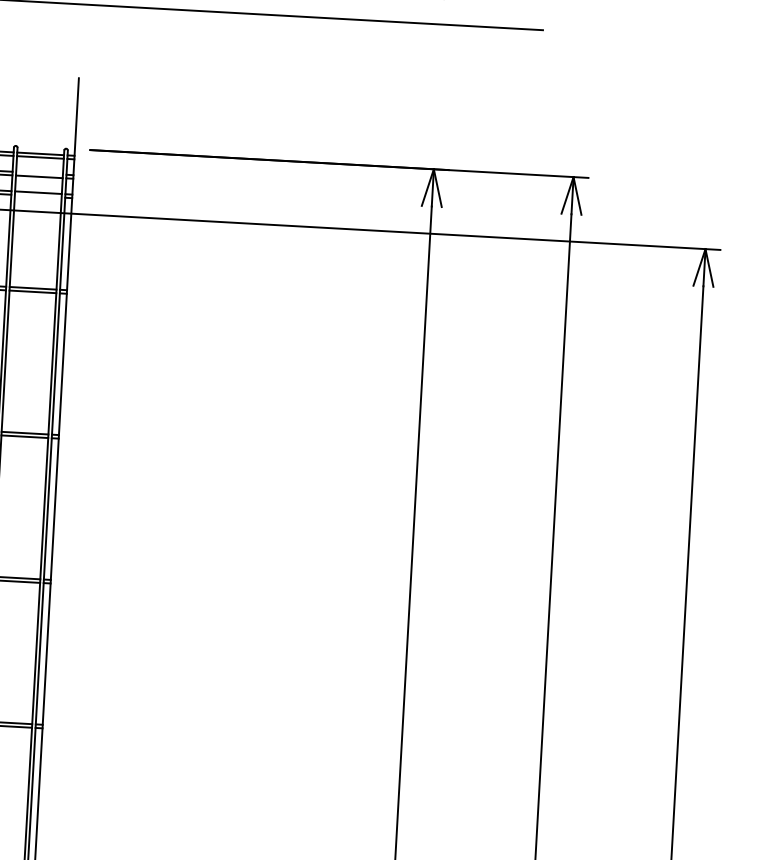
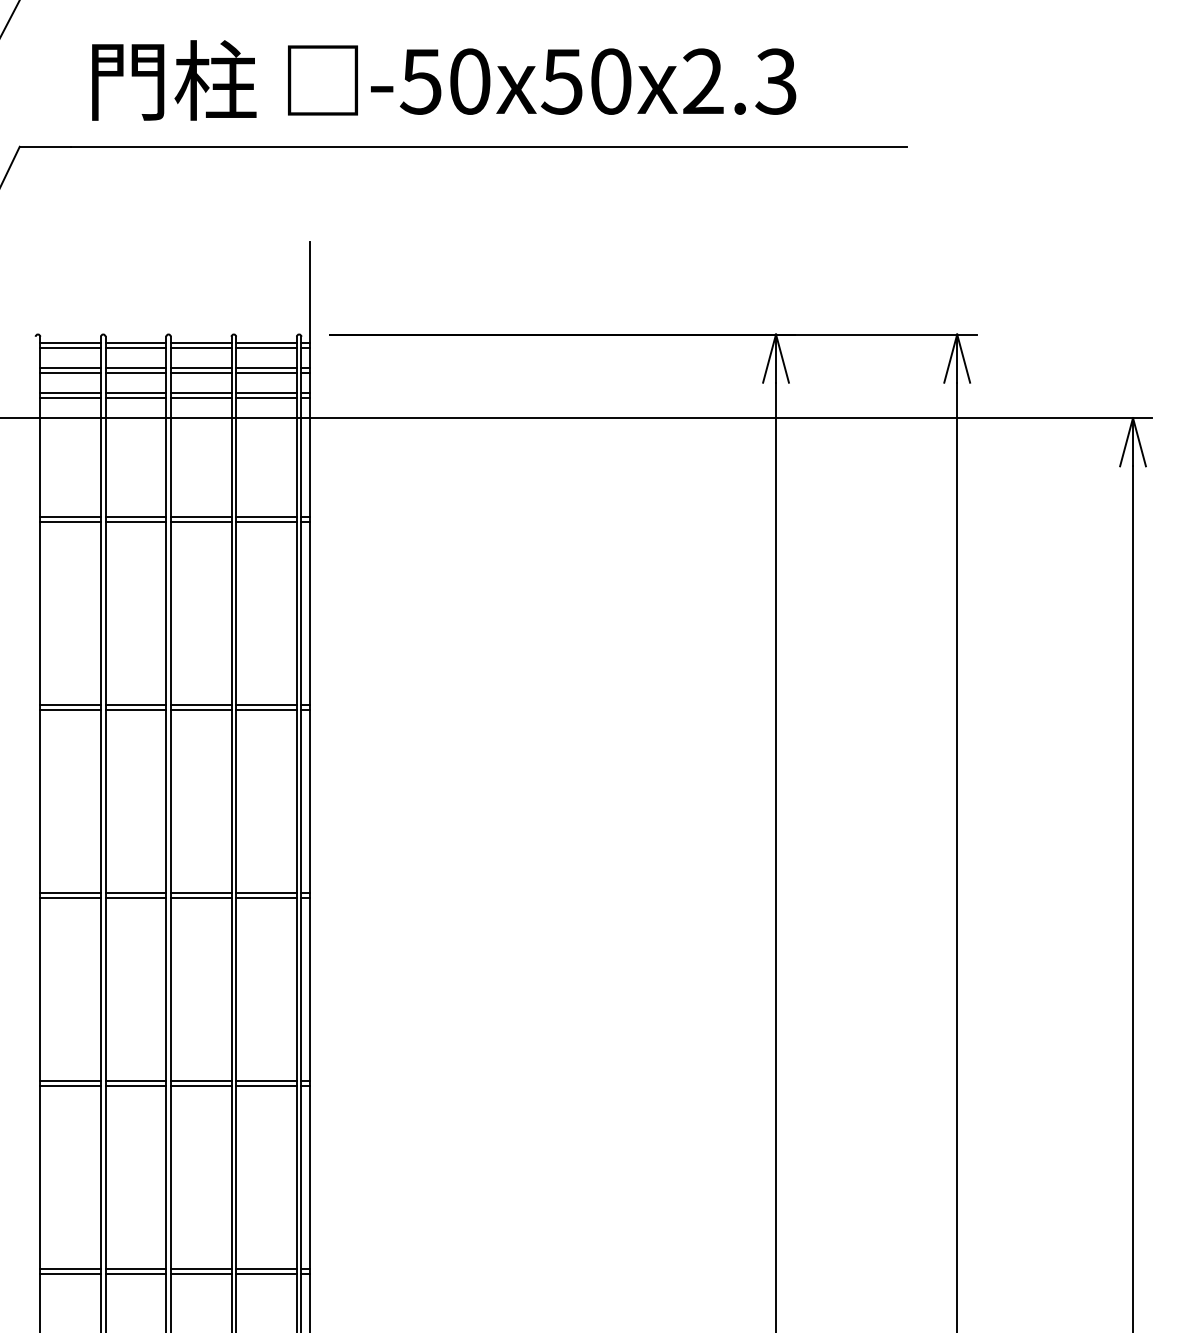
line: (39, 173) -> (266, 368), added
line: (38, 196) -> (266, 398), added

